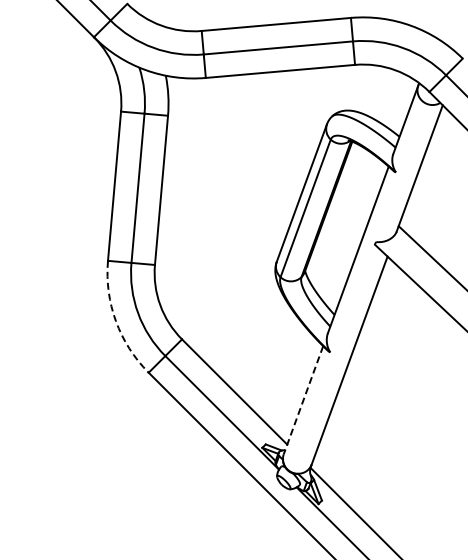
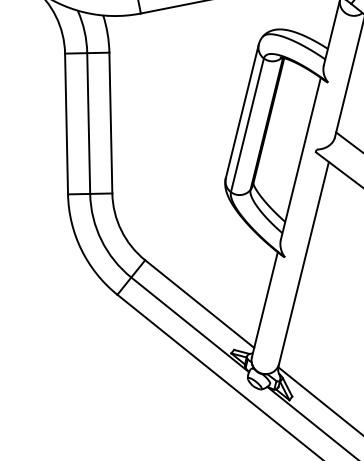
arc: (115, 321) -> (81, 250), dashed -> solid
line: (303, 400) -> (264, 305), dashed -> solid

